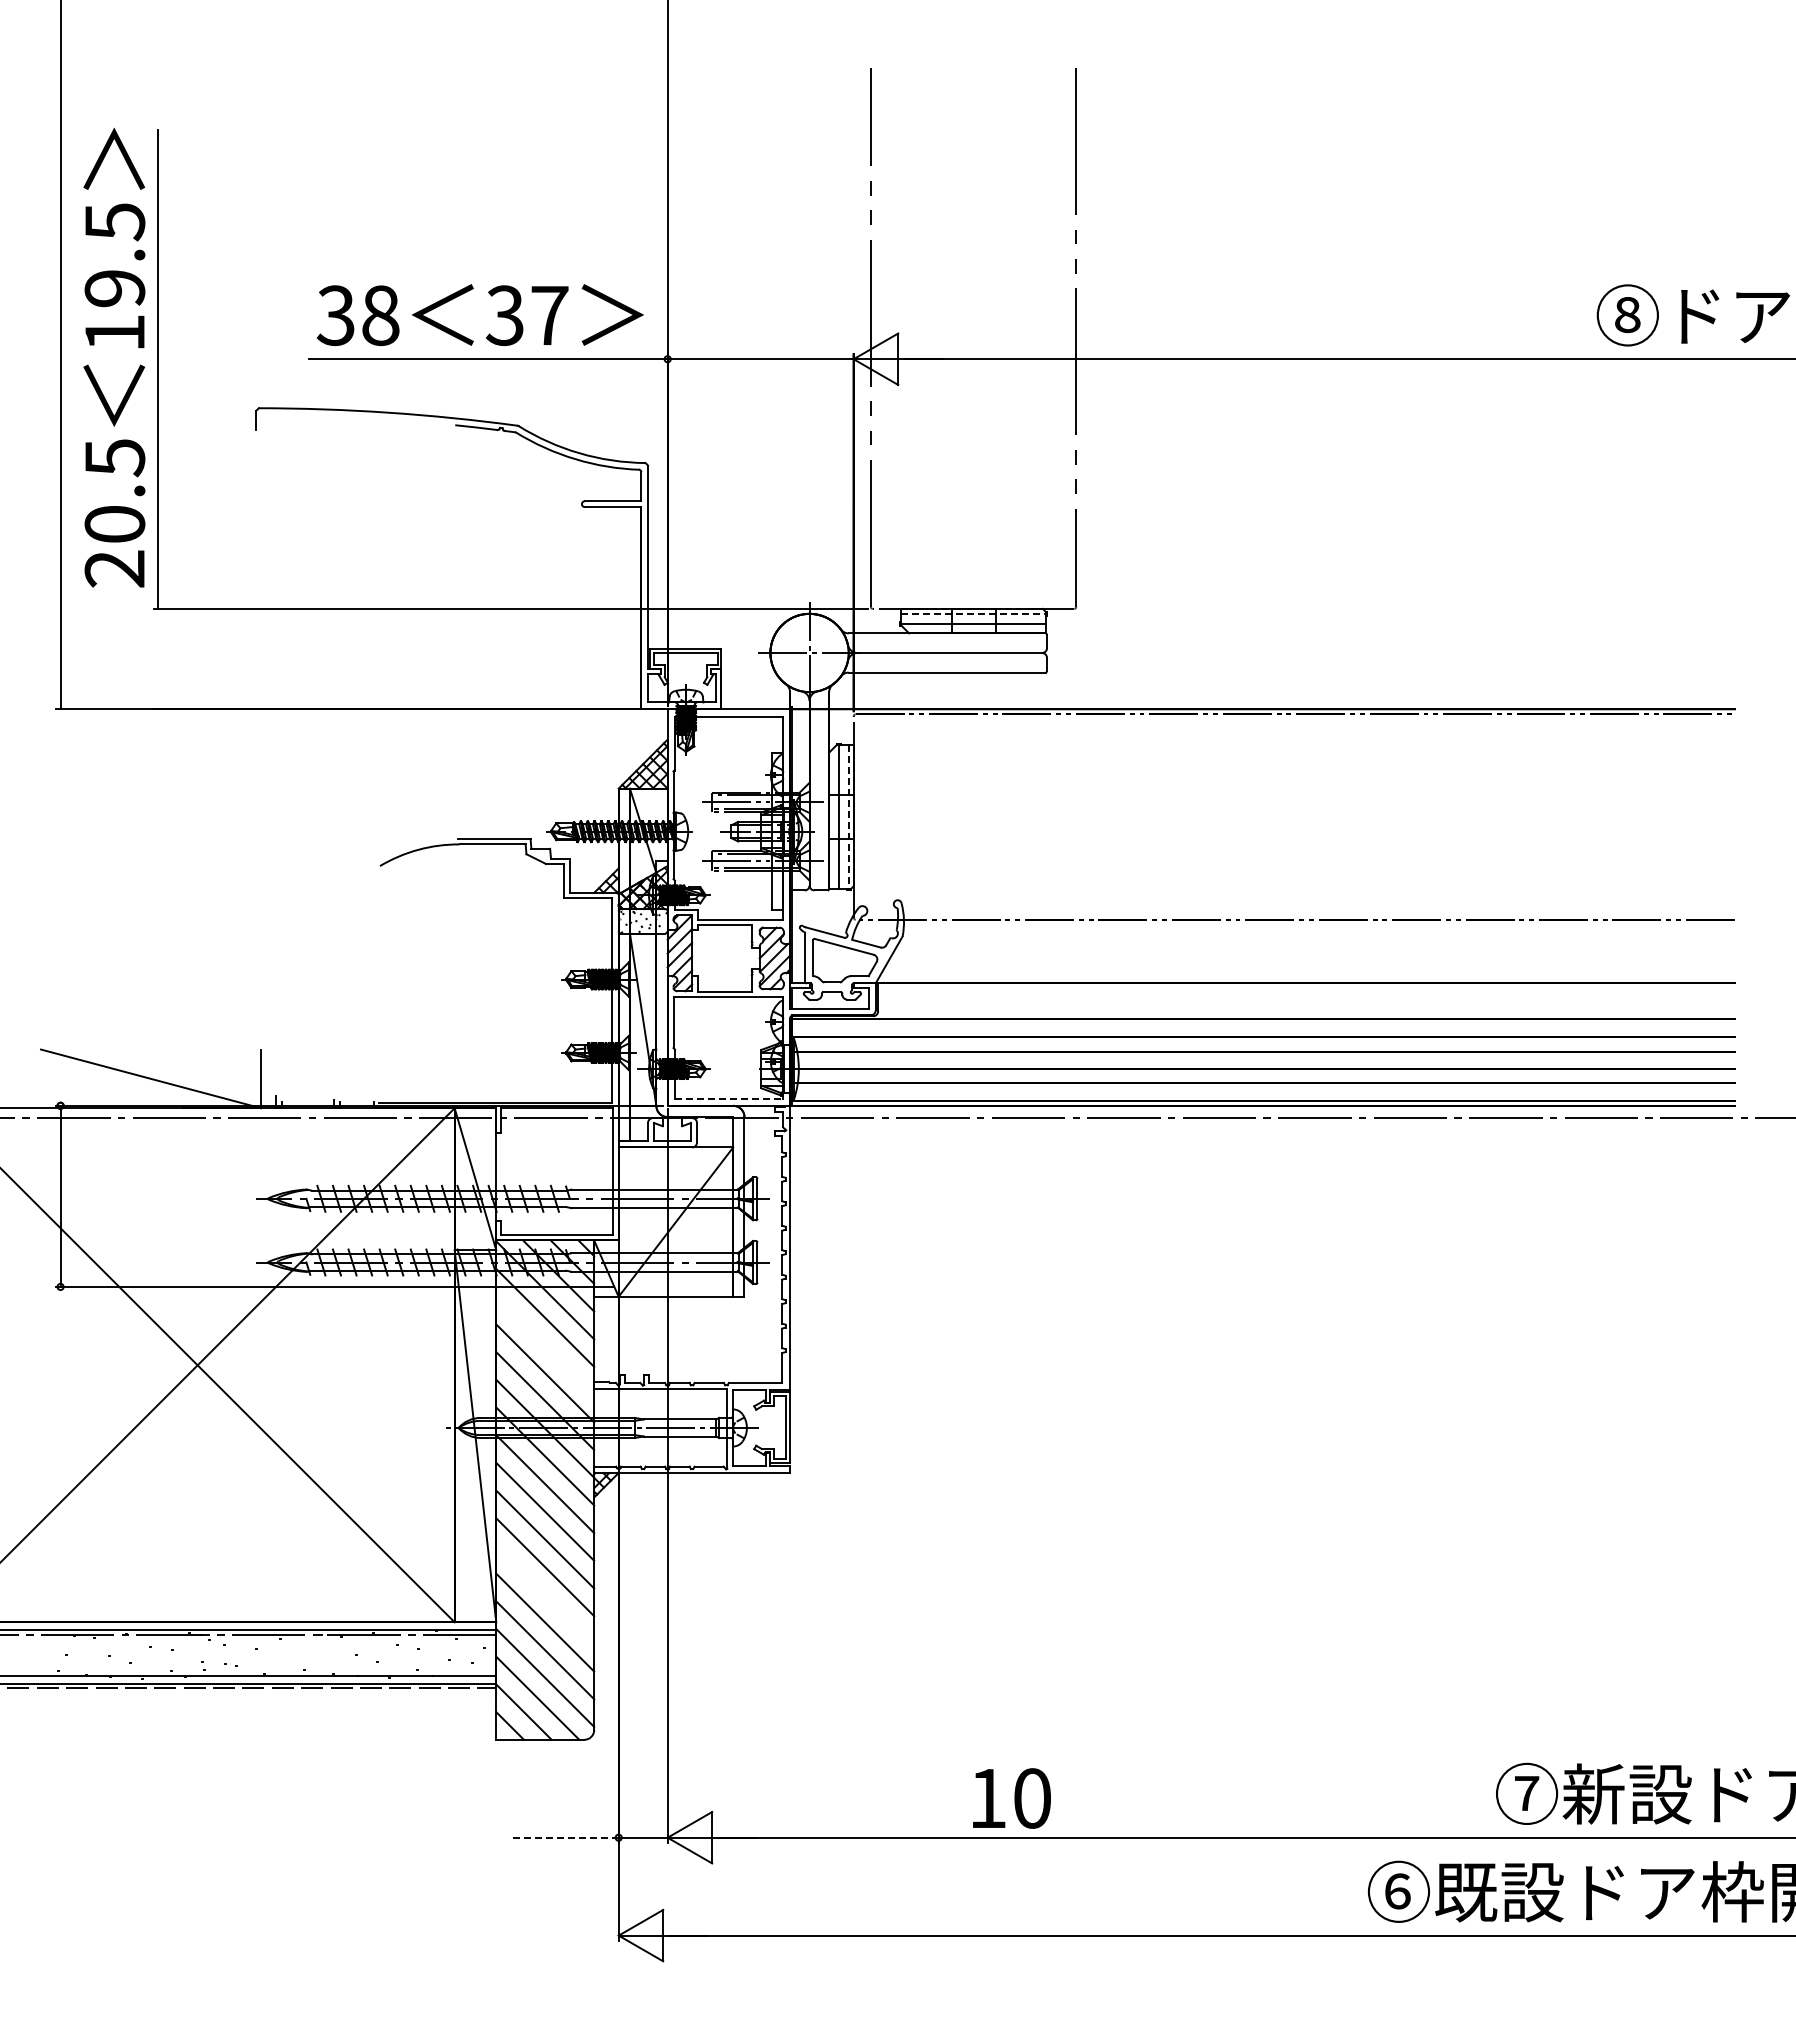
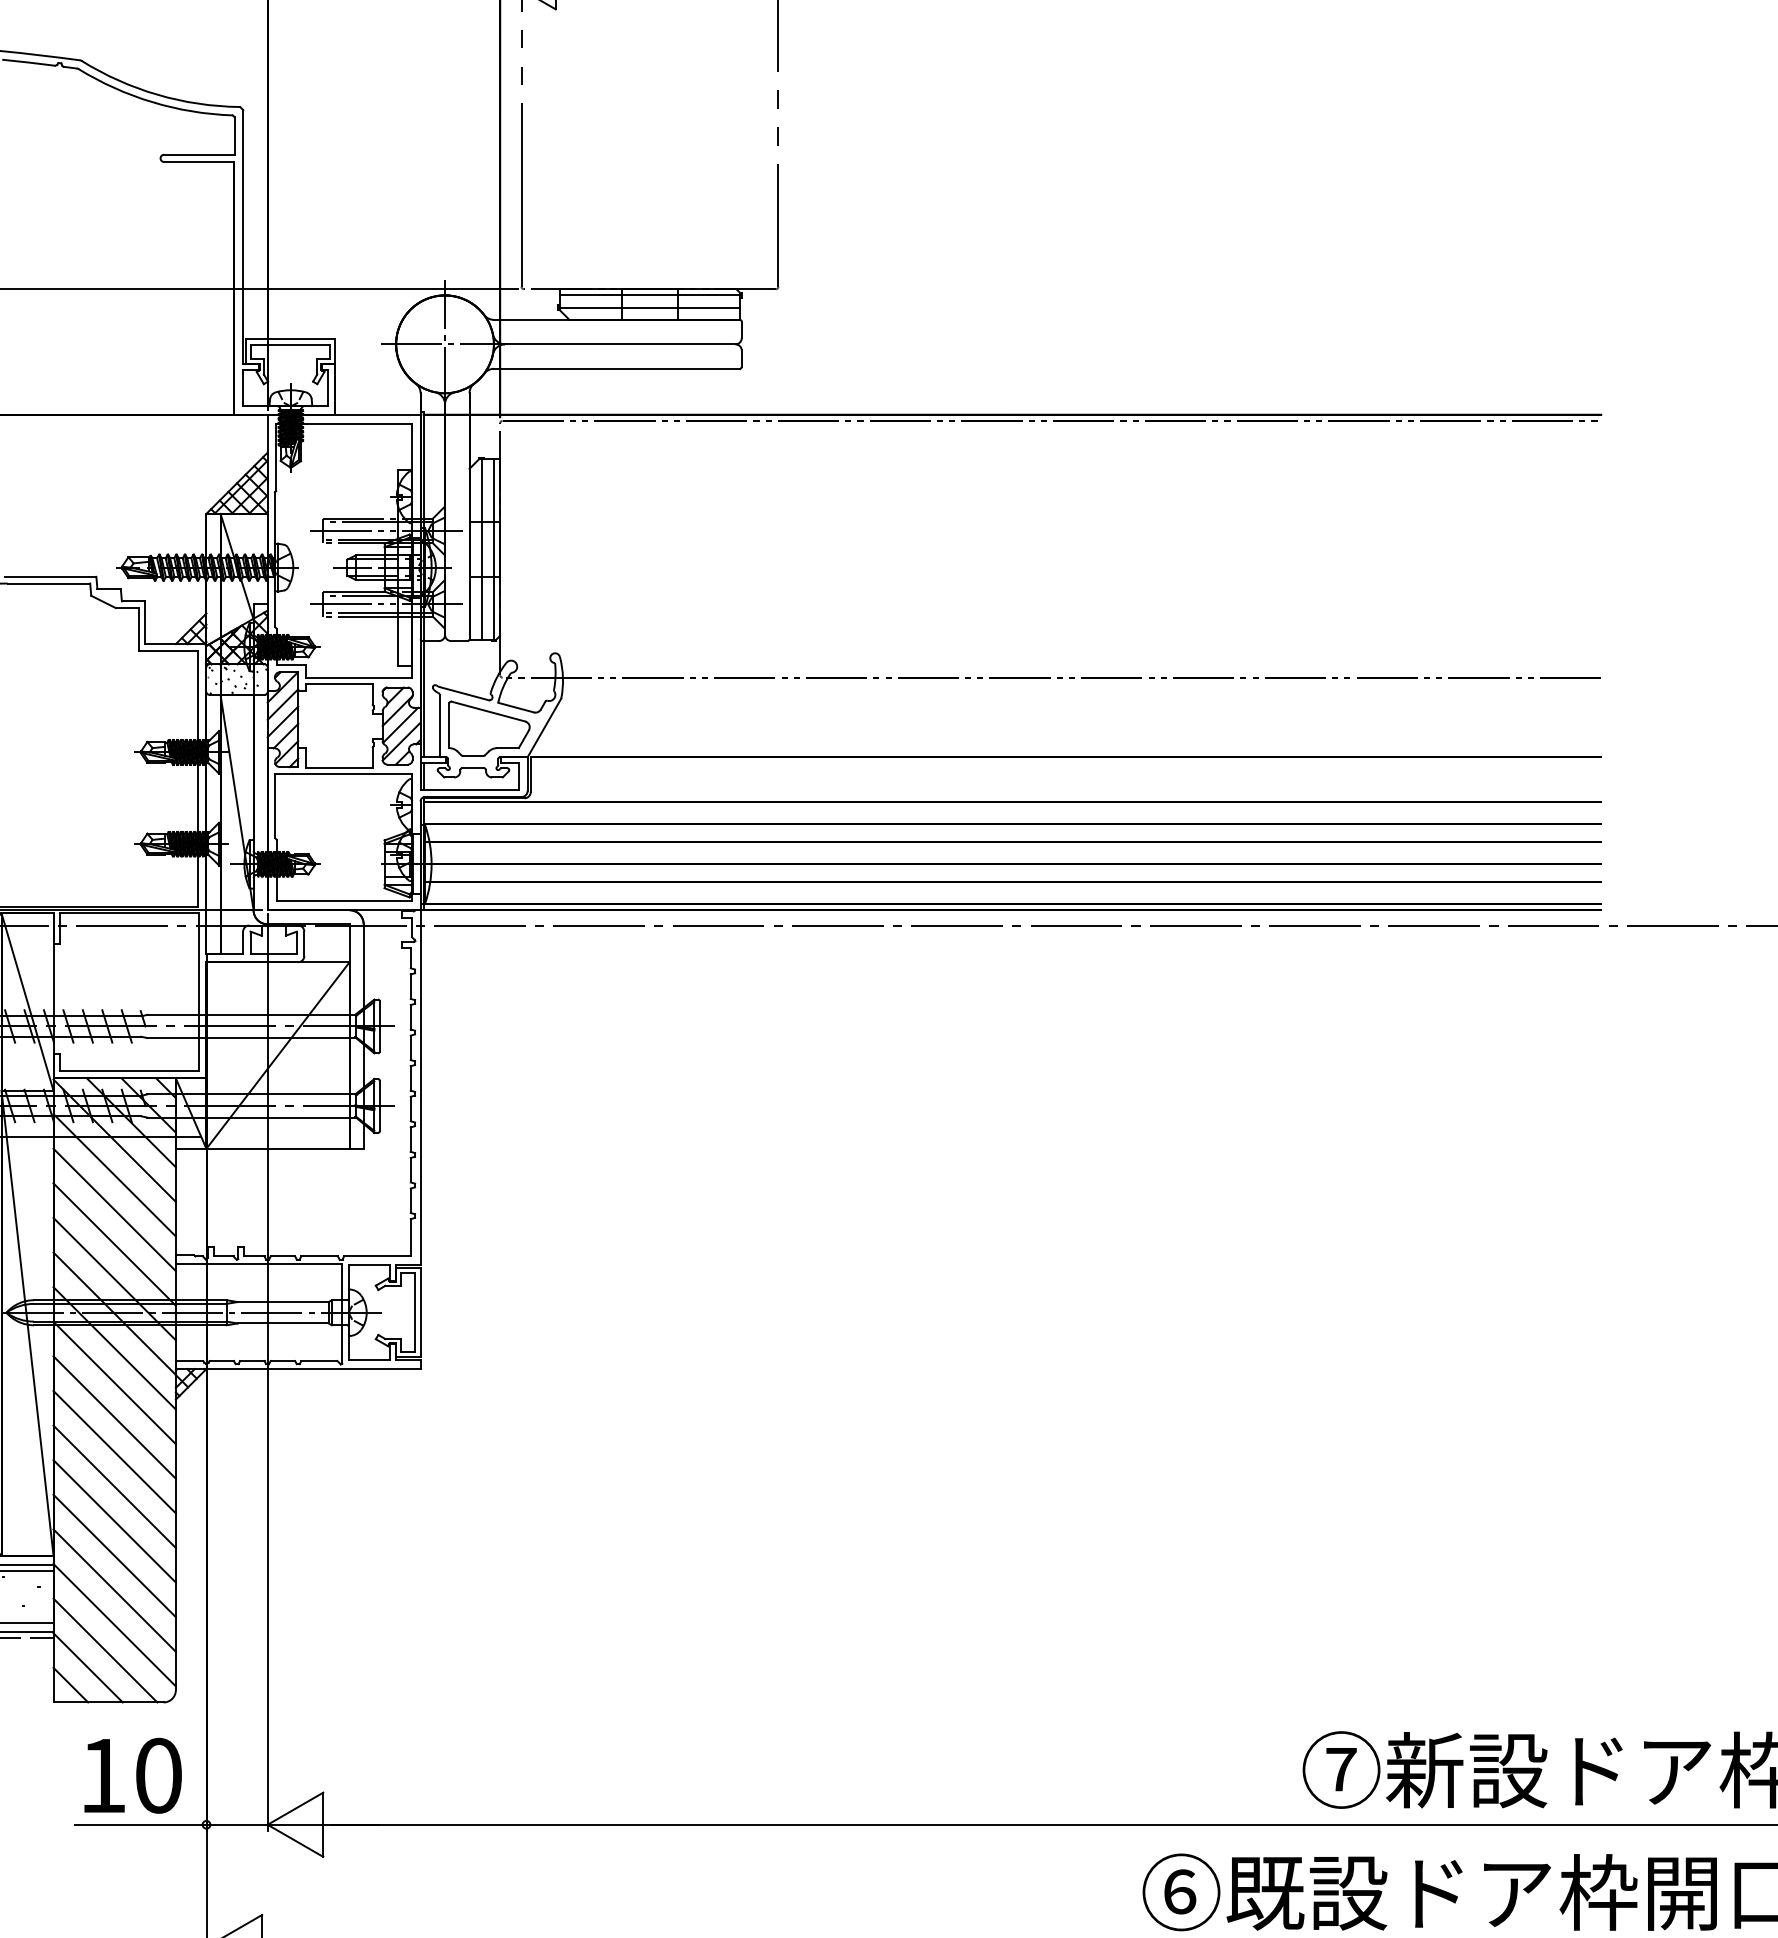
line: (974, 613) -> (651, 294), dashed -> solid
line: (848, 817) -> (493, 549), dashed -> solid
line: (729, 1098) -> (344, 901), dashed -> solid
line: (545, 1345) -> (115, 1209), added
line: (545, 1594) -> (115, 1520), added
text: (1011, 1798) -> (132, 1775), moved
line: (565, 1837) -> (140, 1824), dashed -> solid

